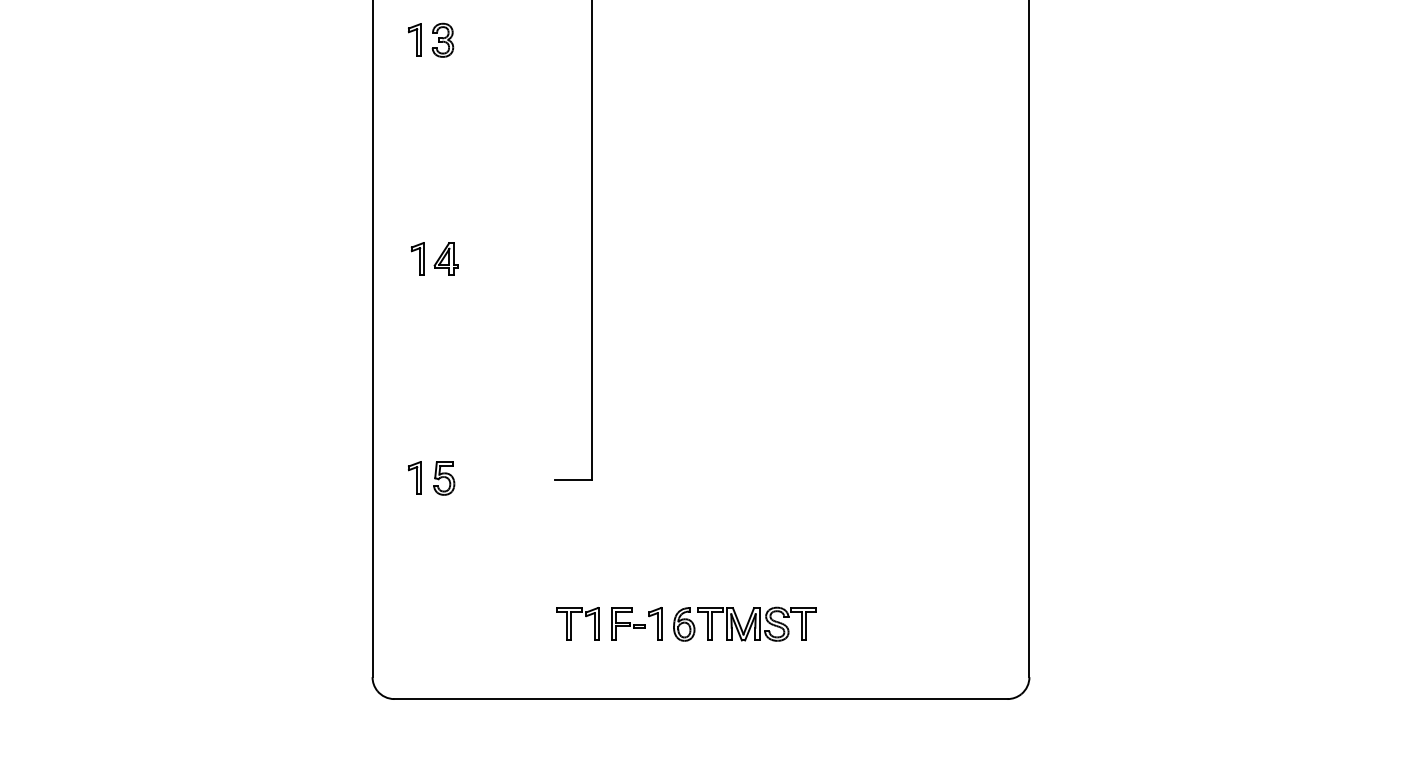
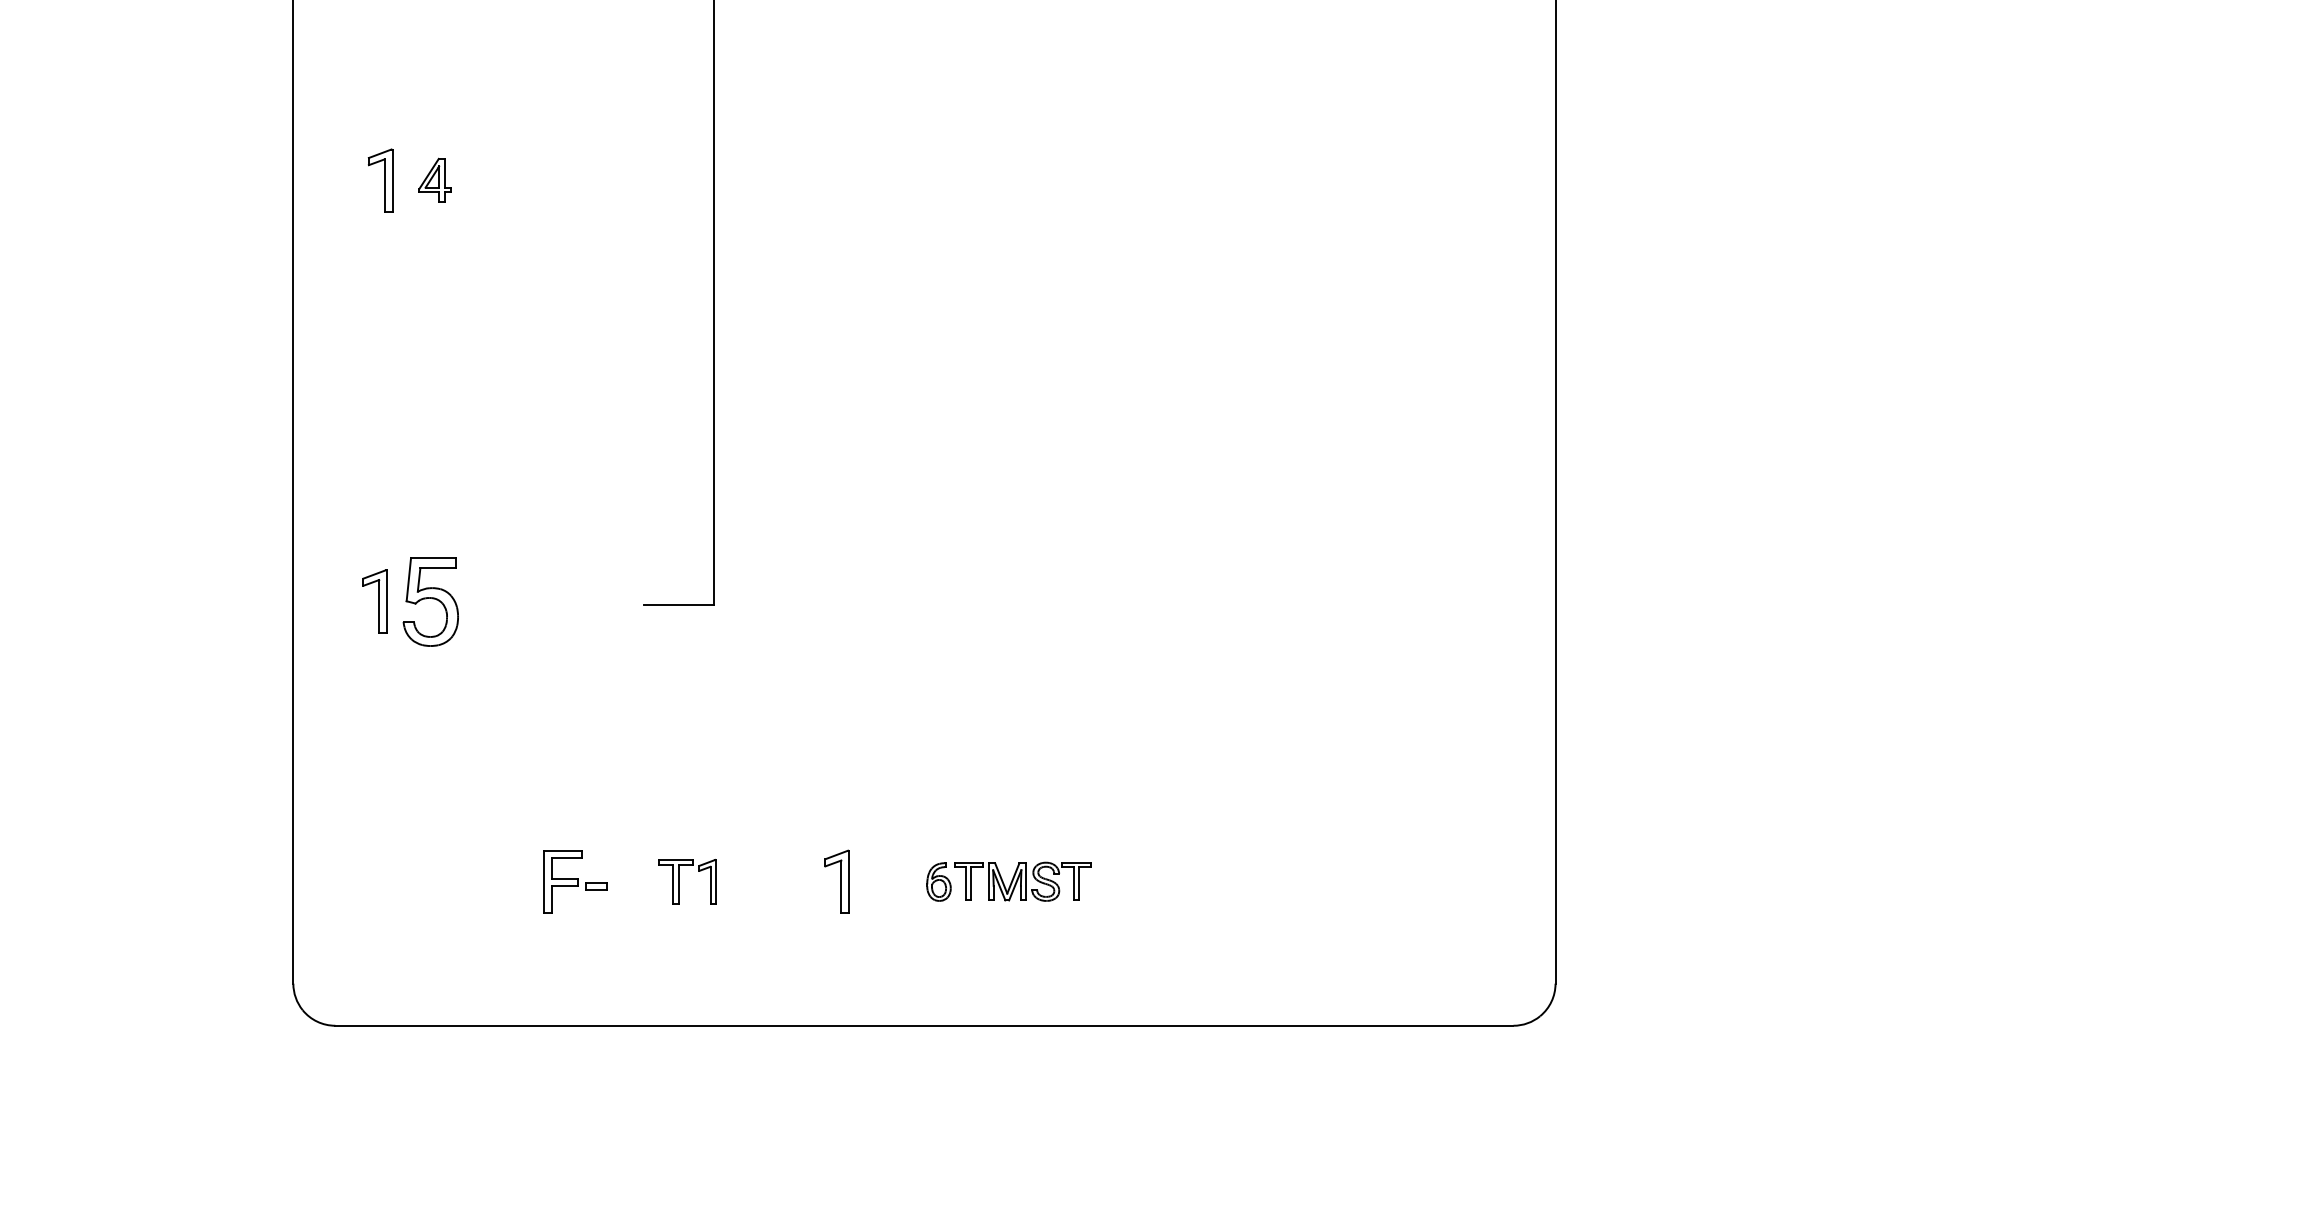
part: (445, 258) -> (433, 179), size x0.7
part: (444, 478) -> (431, 601), size x1.4
part: (577, 623) -> (687, 880), size x0.7
part: (628, 623) -> (575, 880), moved
part: (744, 623) -> (1008, 880), size x0.6

